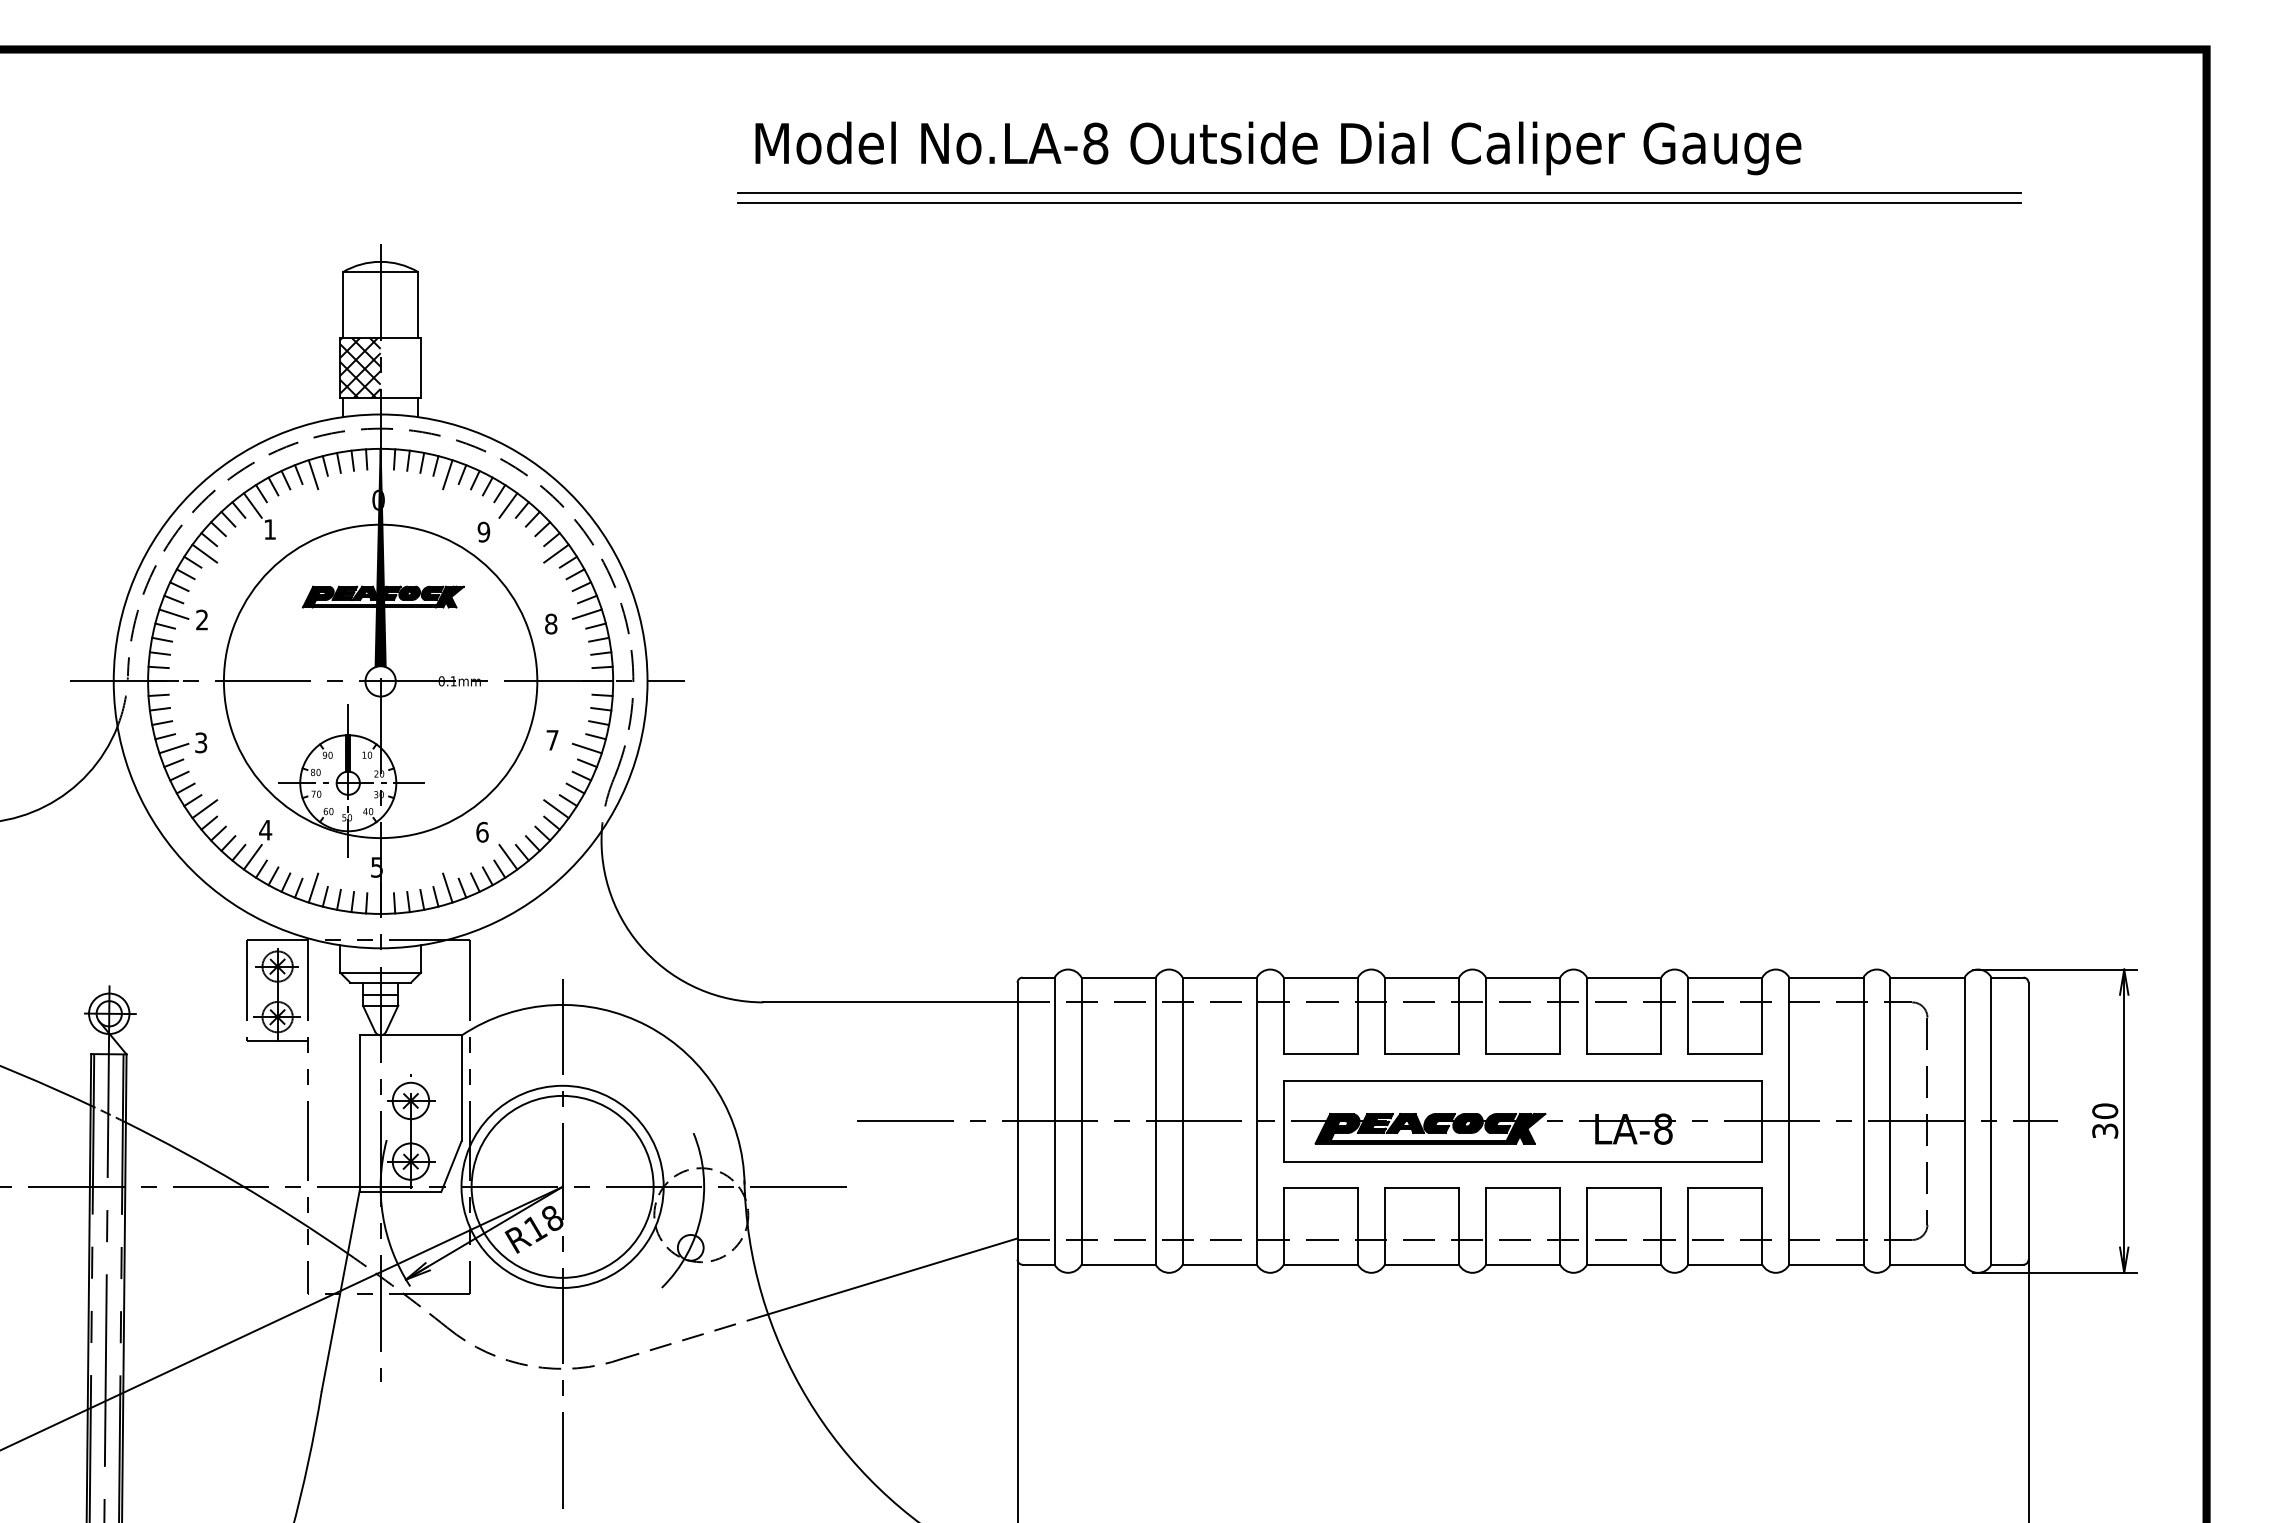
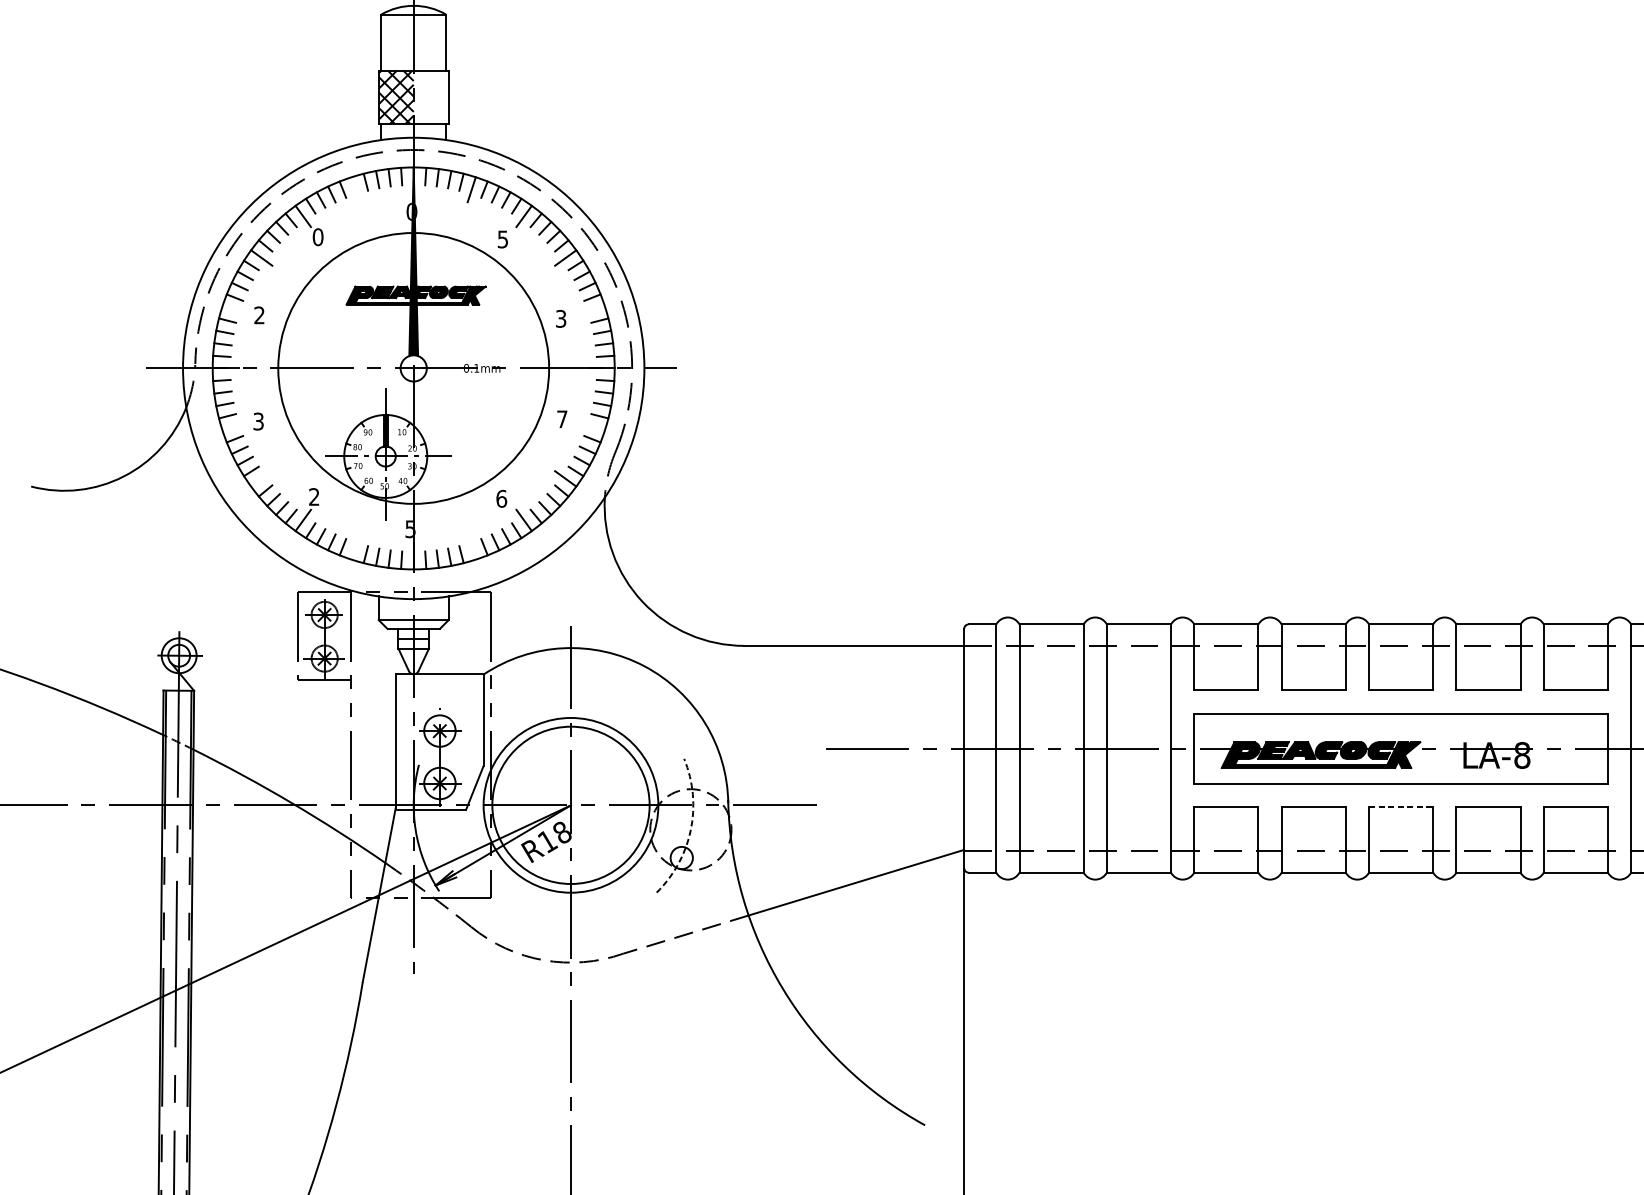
line: (313, 474) -> (355, 189), removed
text: (269, 529) -> (317, 237), 1 -> 0
text: (483, 531) -> (502, 238), 9 -> 5
line: (173, 613) -> (234, 309), removed
line: (586, 613) -> (591, 309), removed
text: (551, 623) -> (561, 318), 8 -> 3
line: (173, 748) -> (234, 426), removed
line: (586, 748) -> (591, 426), removed
line: (204, 809) -> (261, 479), removed
text: (265, 829) -> (314, 496), 4 -> 2
line: (313, 887) -> (355, 546), removed
line: (447, 887) -> (471, 546), removed
line: (1523, 1188) -> (1401, 806), solid -> dashed
arc: (701, 1215) -> (691, 830), solid -> dashed

